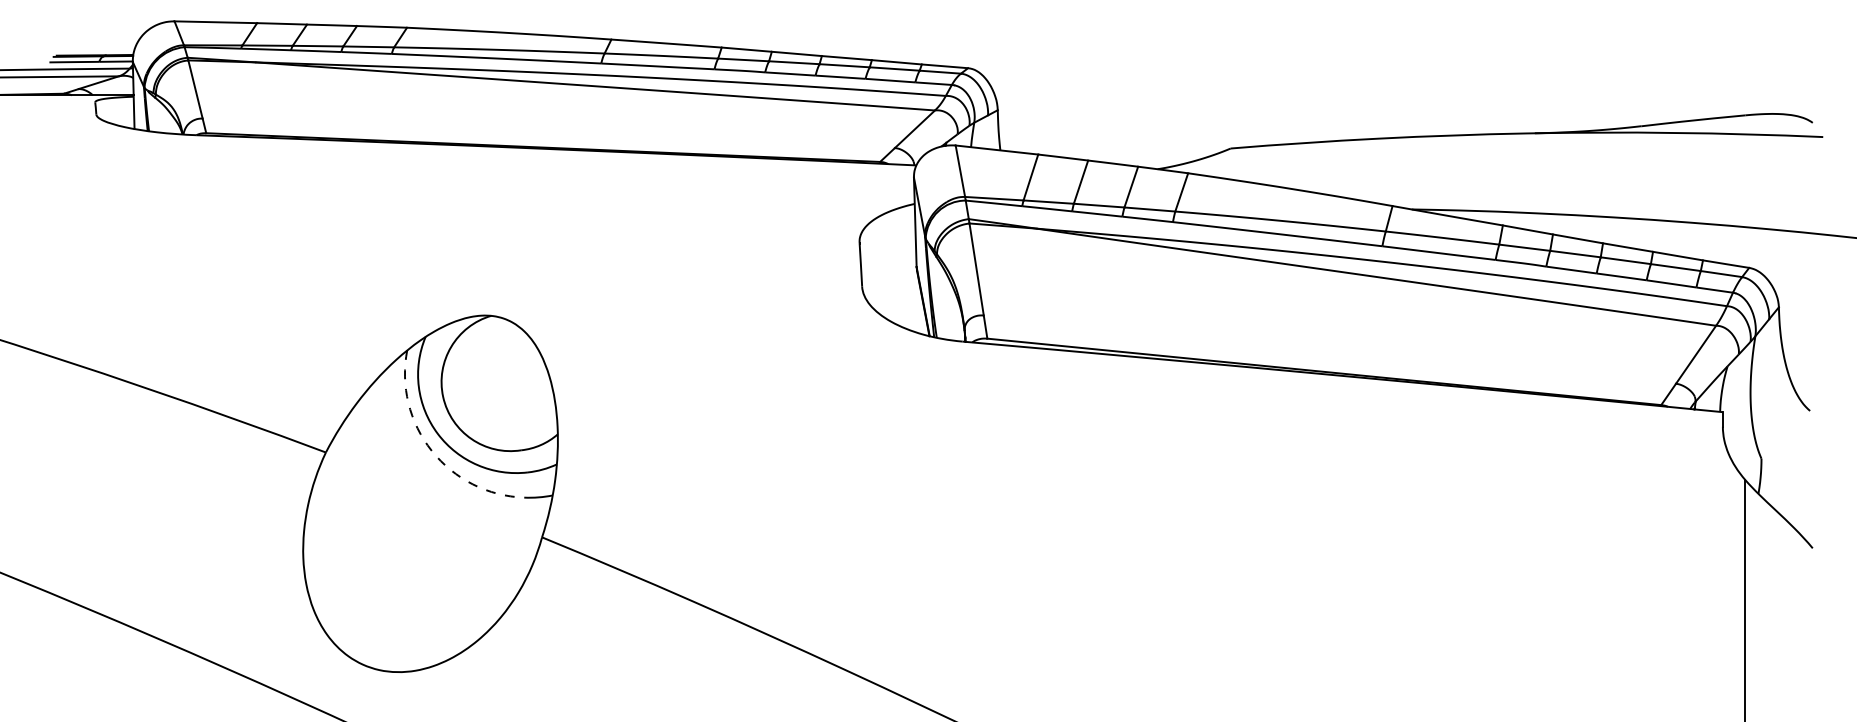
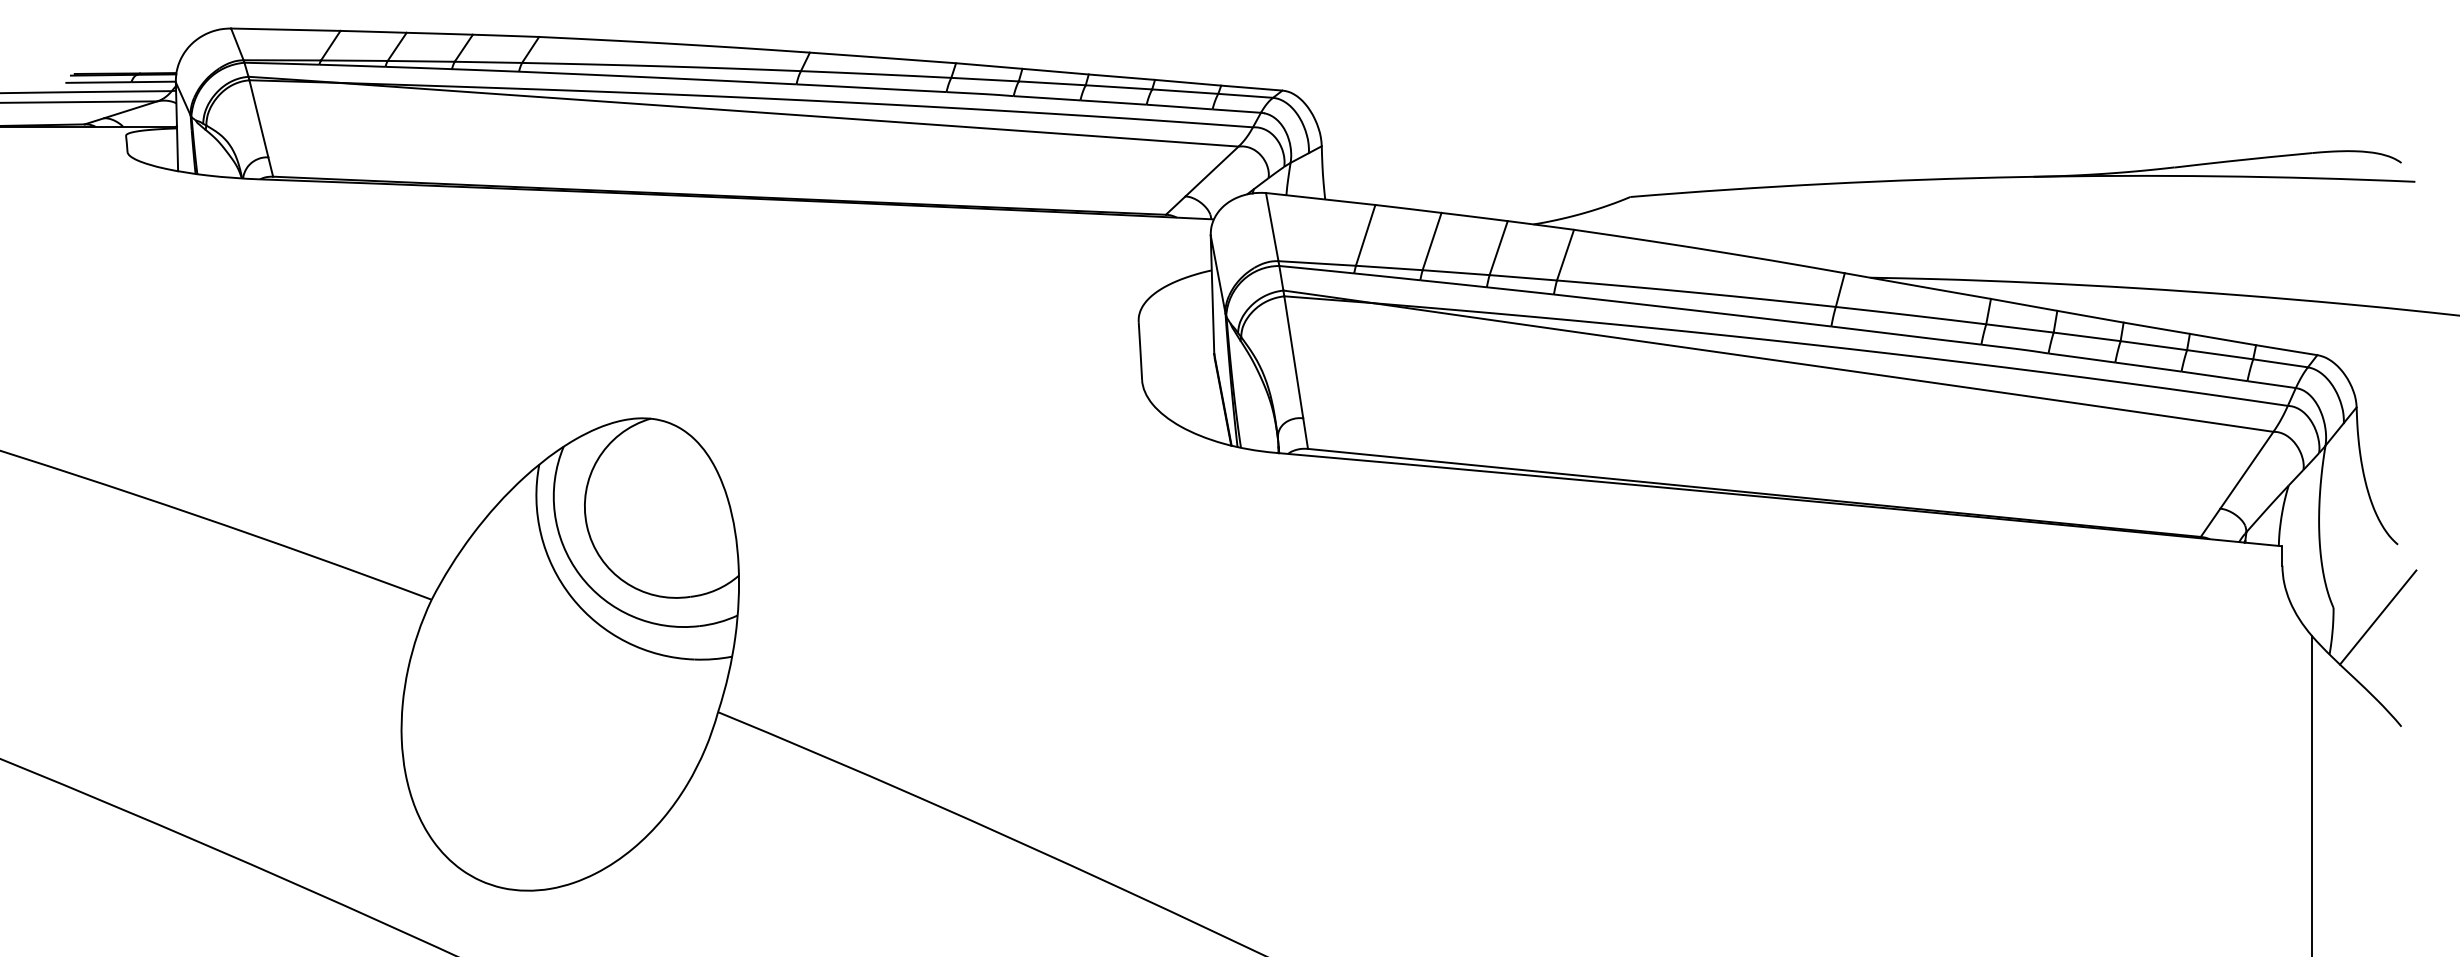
arc: (431, 450) -> (571, 597), dashed -> solid
line: (1795, 465) -> (2378, 617), added

